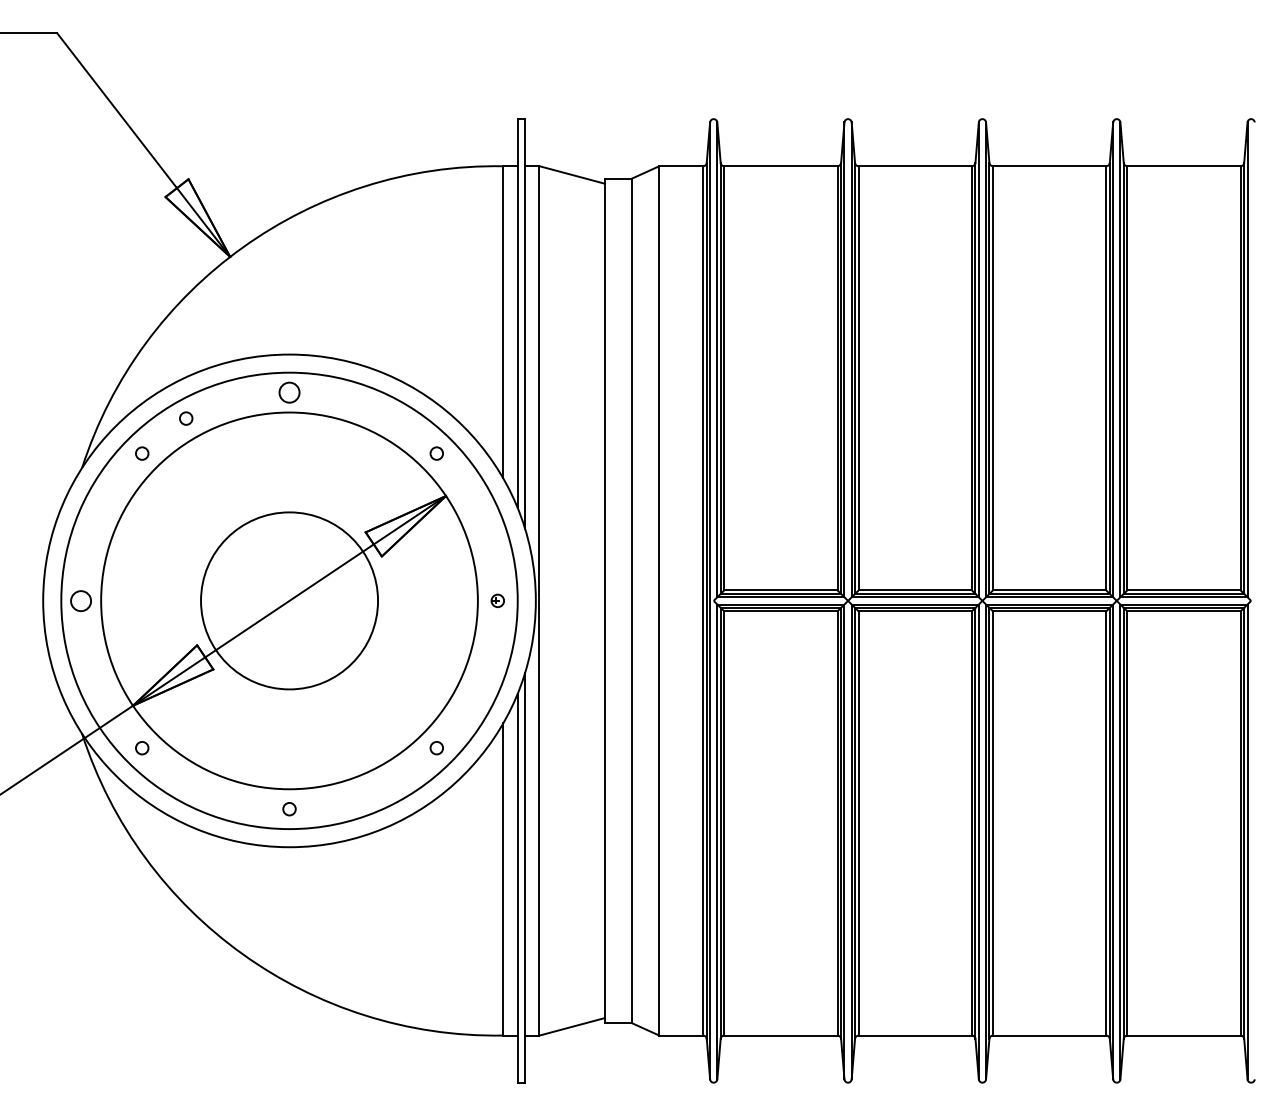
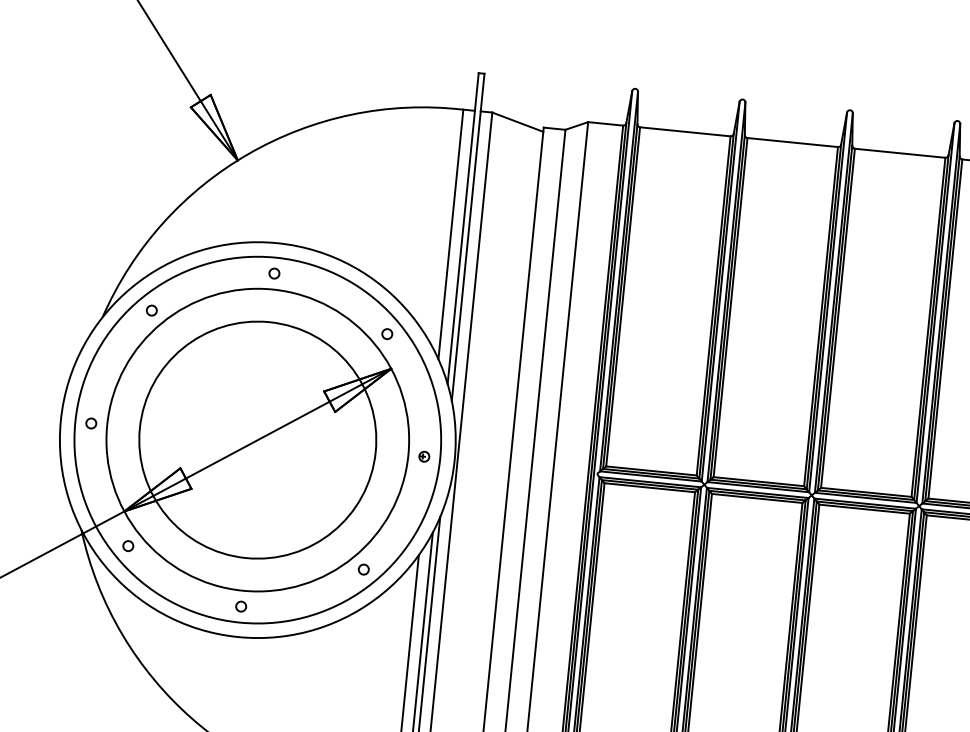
circle: (289, 392) -> (274, 273), size x0.62
circle: (186, 418) -> (190, 286), removed
circle: (81, 600) -> (91, 423), size x0.62
circle: (289, 600) -> (257, 439), size x1.67

